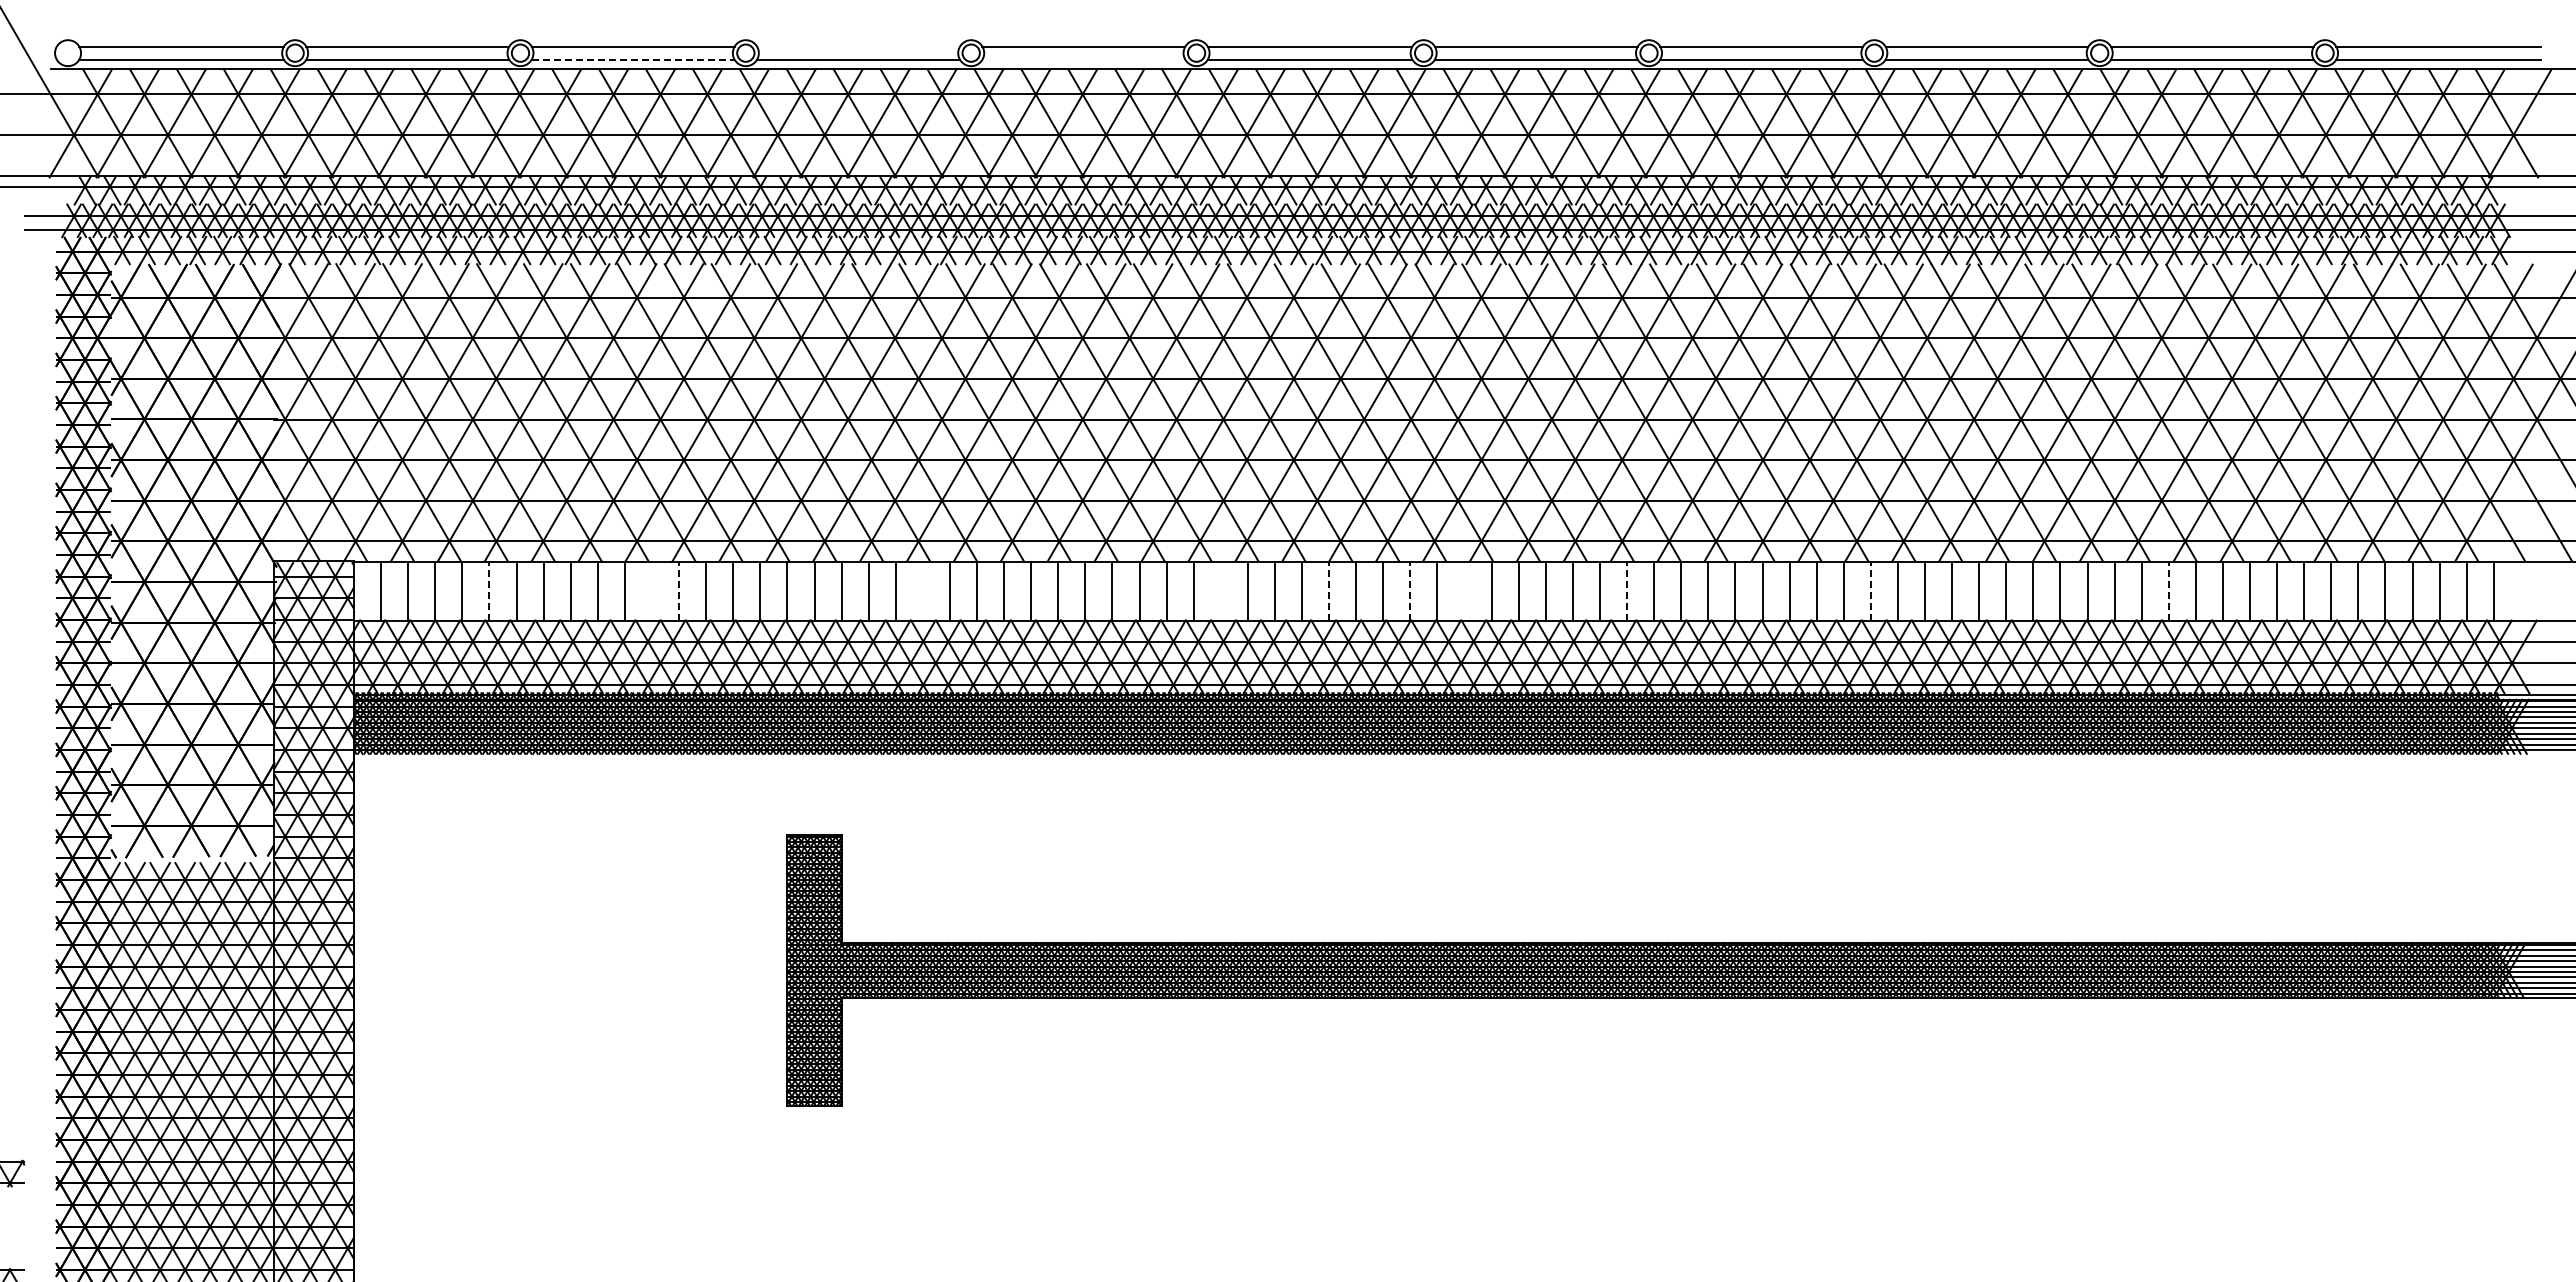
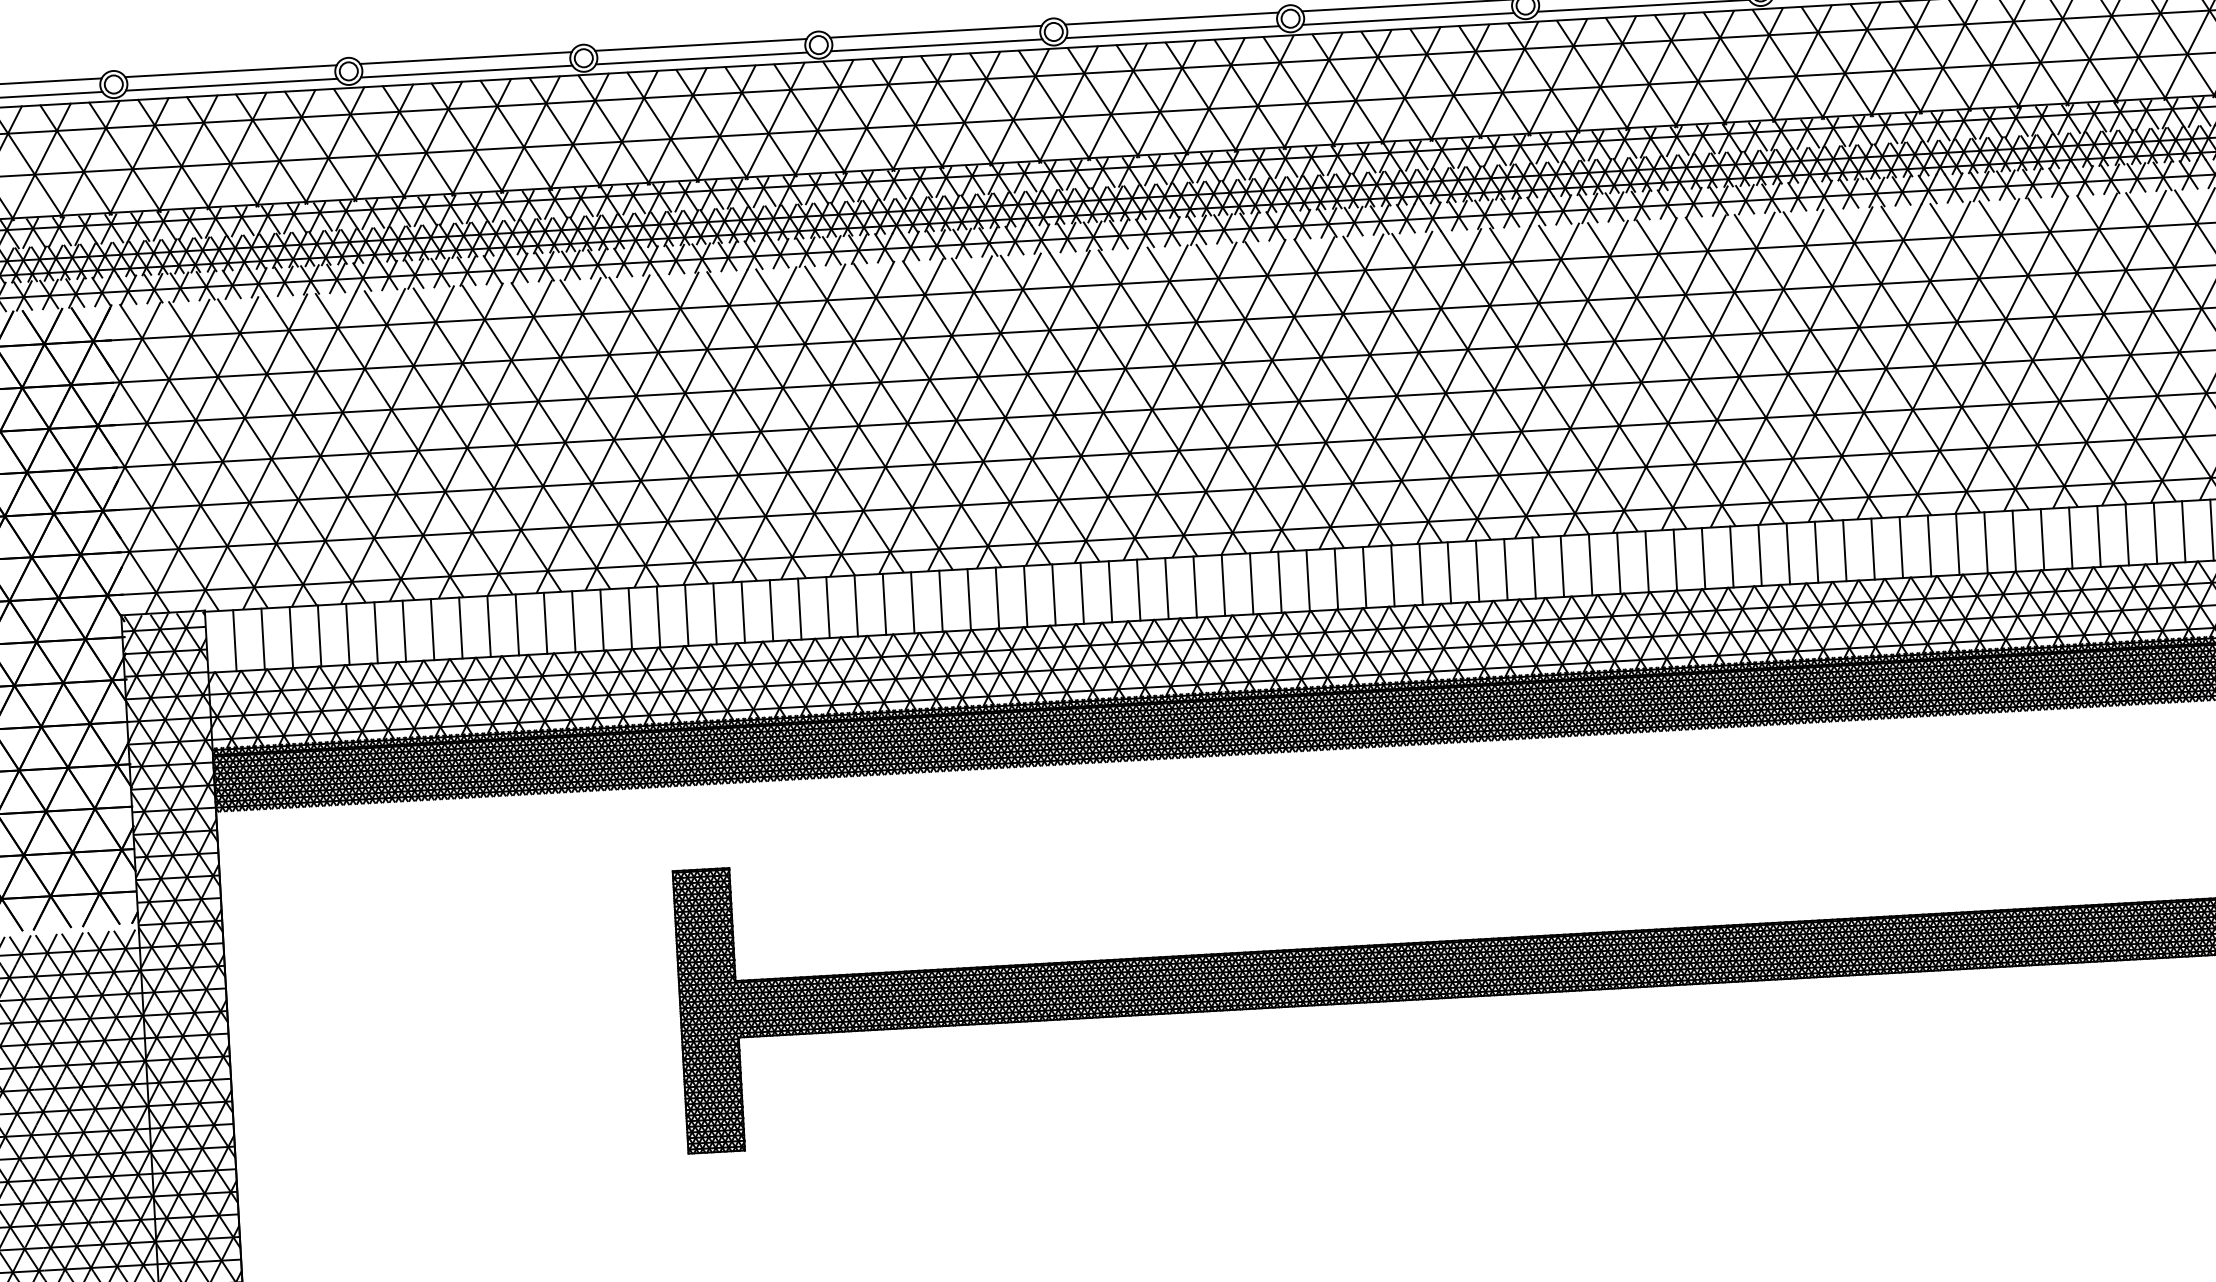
line: (858, 46) -> (700, 44), added
line: (633, 59) -> (467, 71), dashed -> solid
line: (1083, 59) -> (936, 45), added
line: (489, 590) -> (347, 633), dashed -> solid
line: (679, 590) -> (545, 622), dashed -> solid
line: (1329, 590) -> (1223, 584), dashed -> solid
line: (1410, 590) -> (1308, 579), dashed -> solid
line: (1627, 590) -> (1534, 567), dashed -> solid
line: (1870, 590) -> (1787, 553), dashed -> solid
line: (2168, 590) -> (2098, 535), dashed -> solid
line: (651, 591) -> (516, 625), added
line: (922, 591) -> (799, 609), added
line: (1220, 591) -> (1110, 591), added
line: (1464, 591) -> (1364, 577), added

